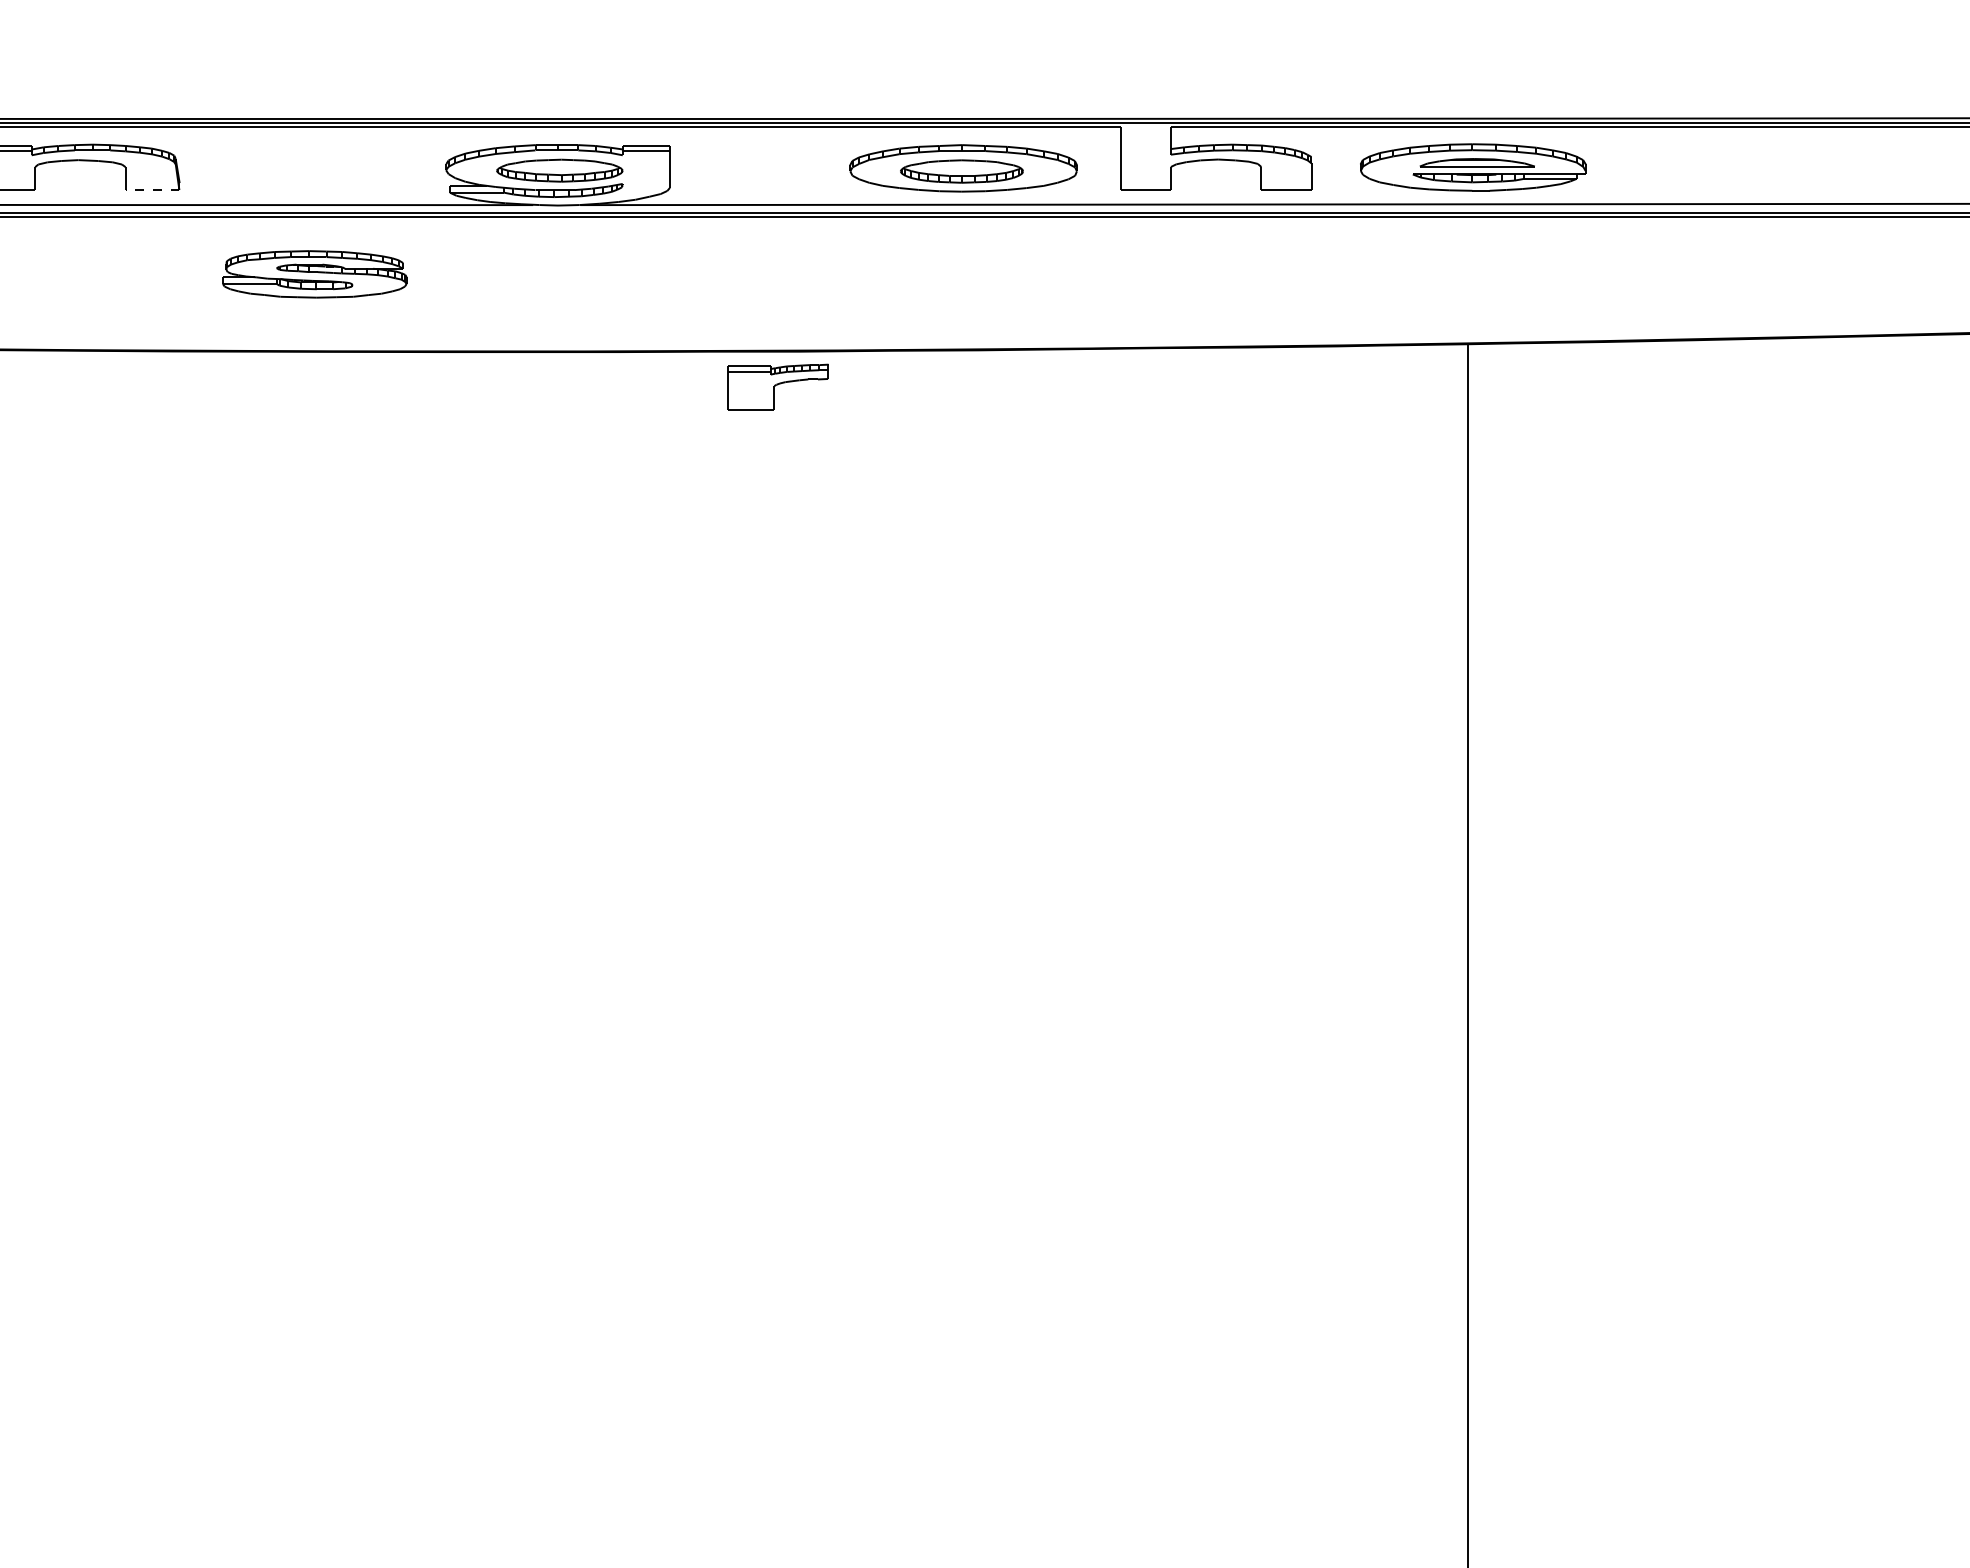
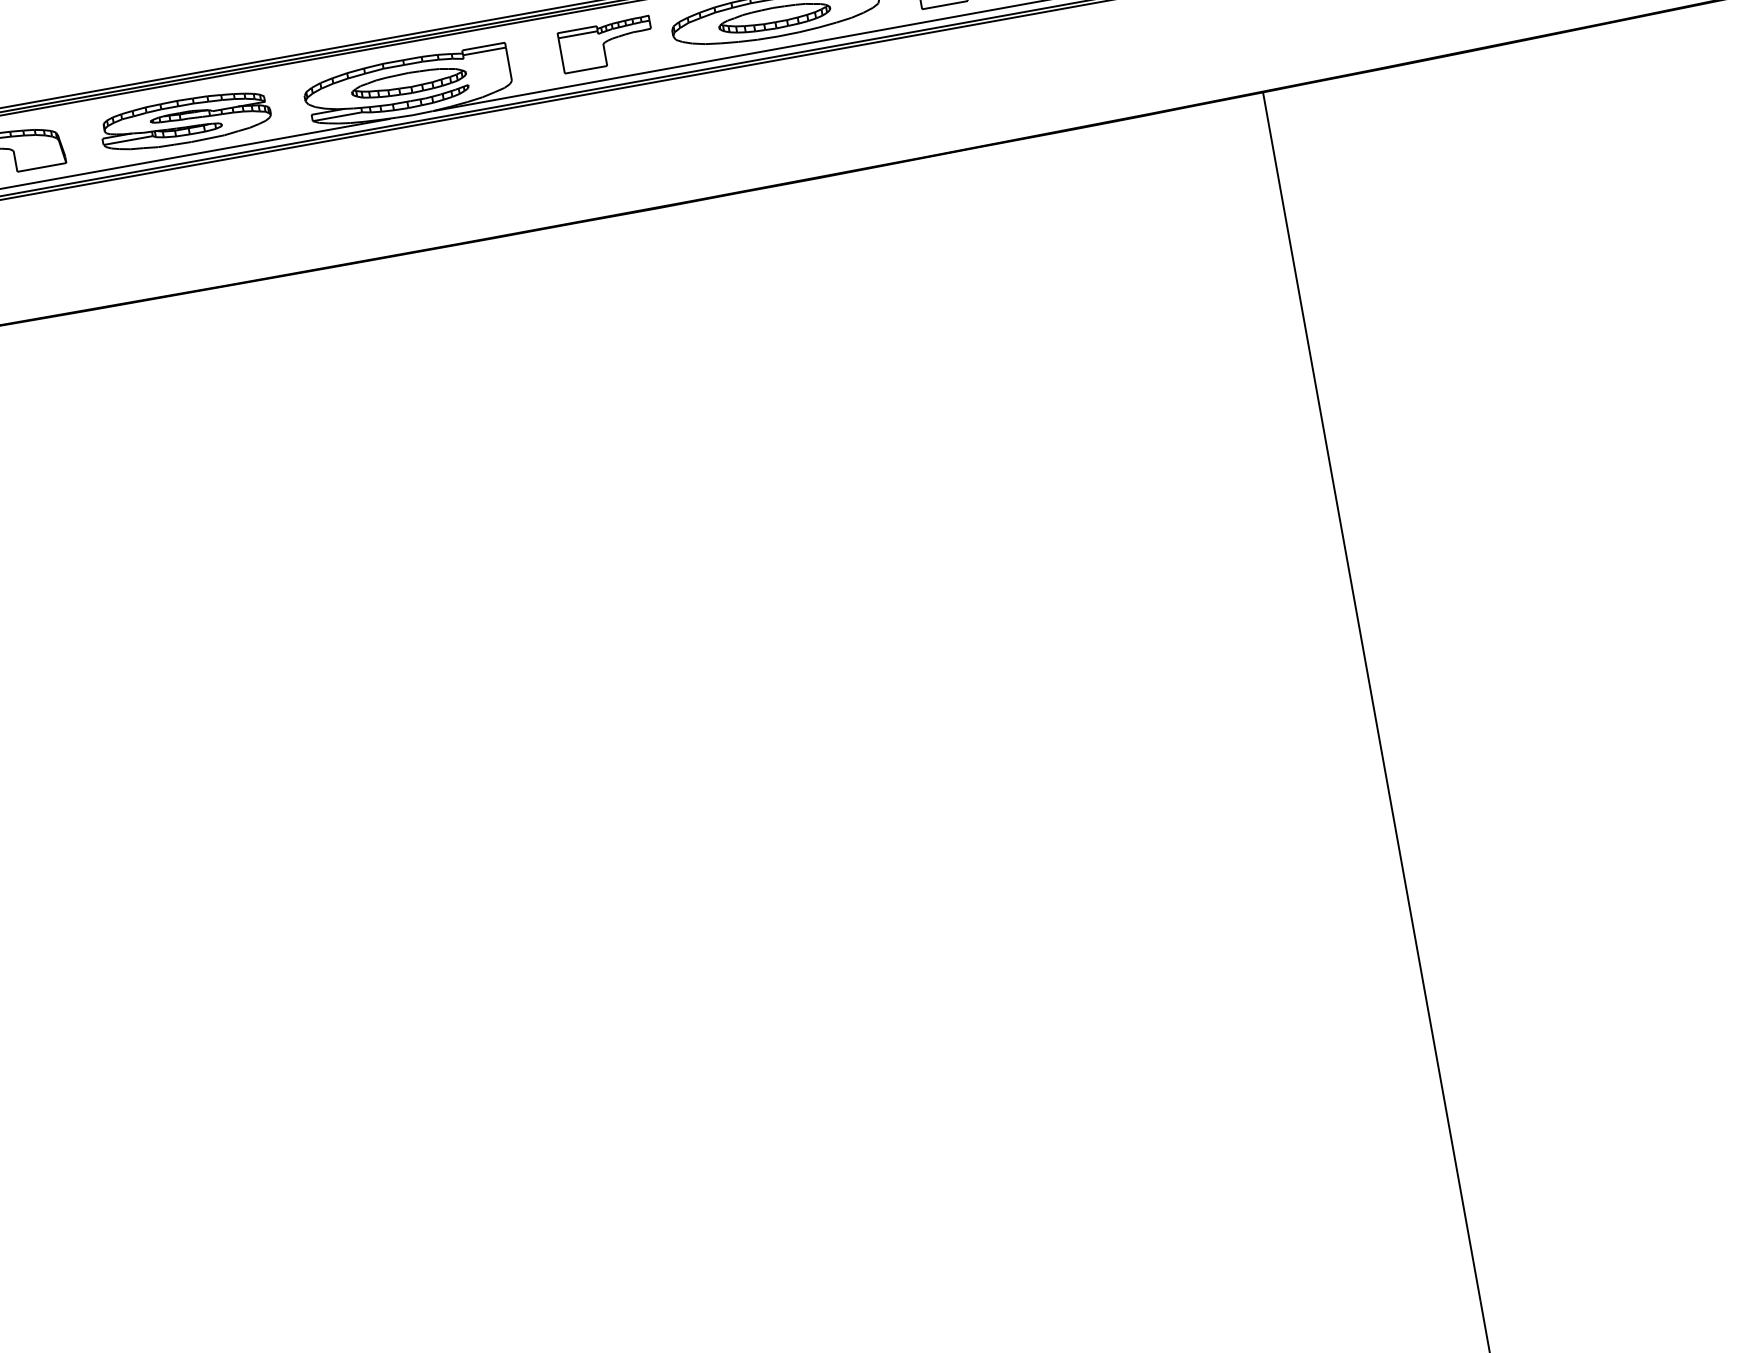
line: (152, 190) -> (41, 167), dashed -> solid
part: (314, 274) -> (185, 121), moved
part: (777, 386) -> (606, 43), moved

